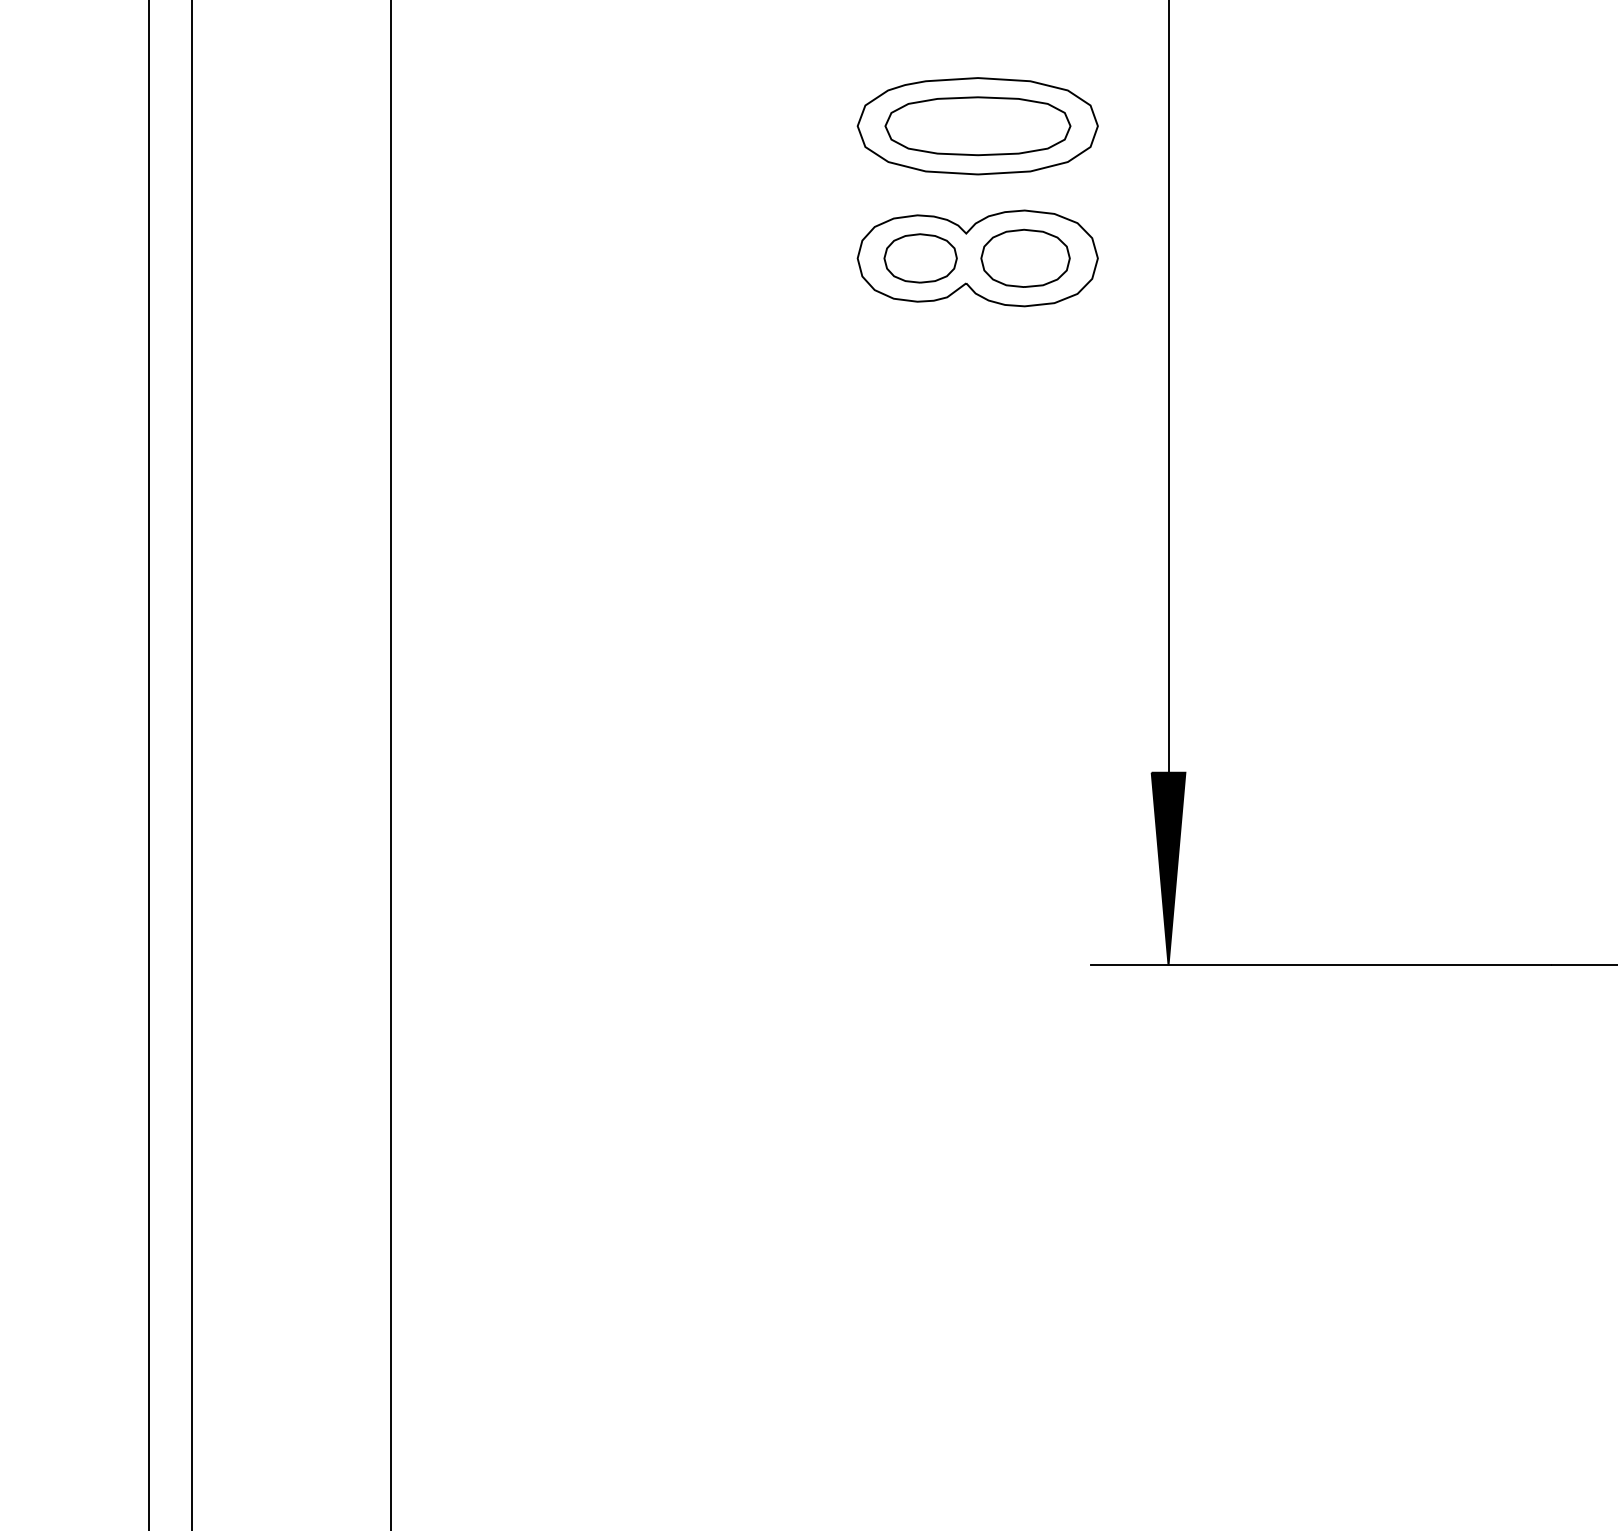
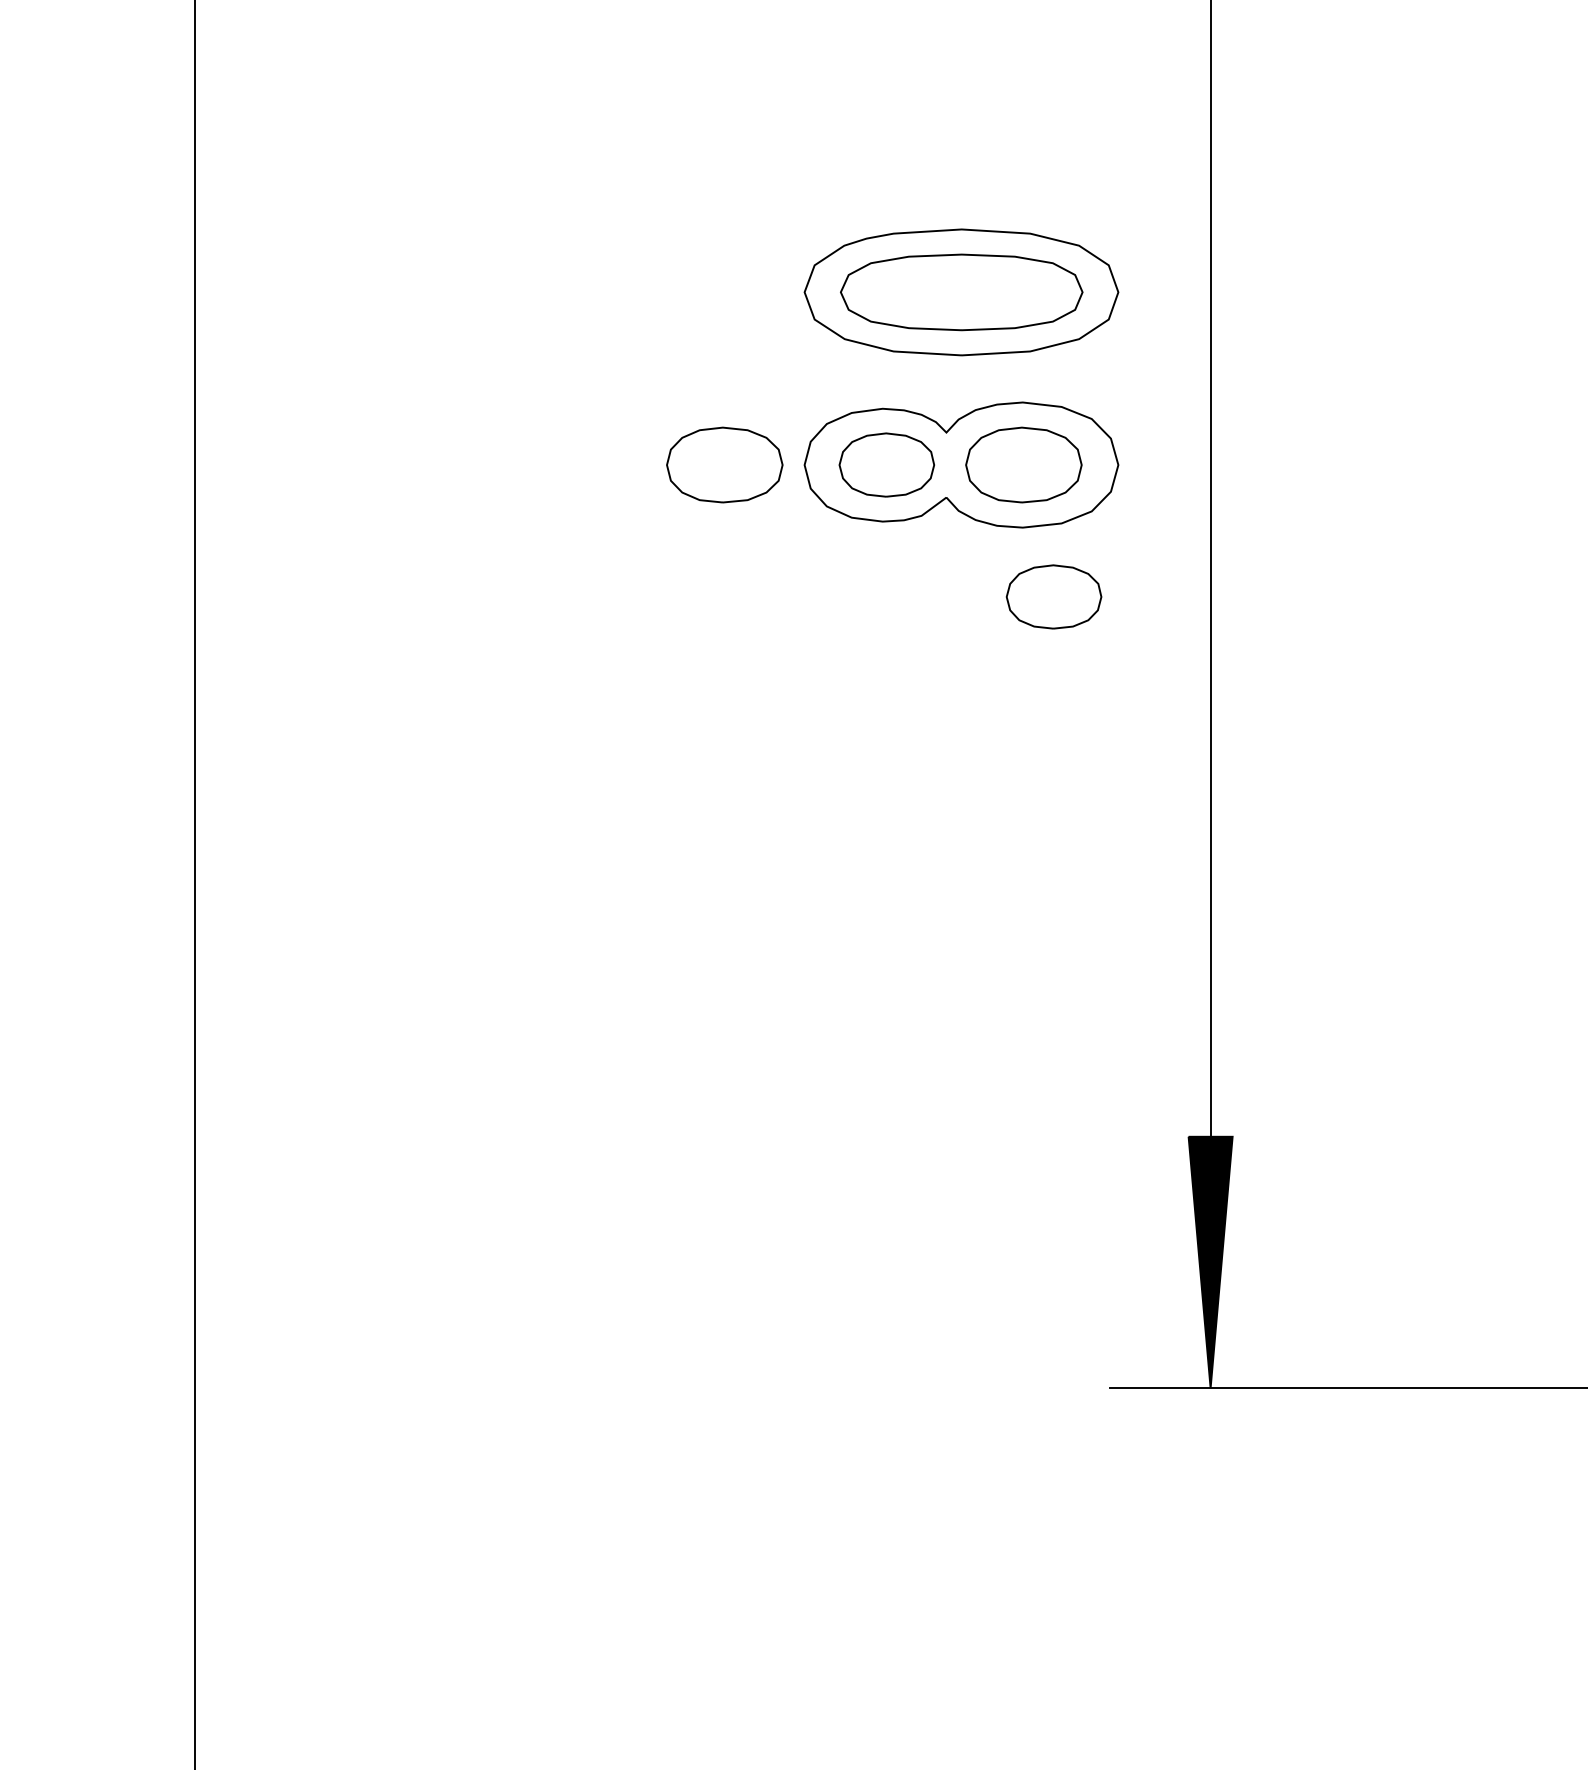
part: (796, 257) -> (724, 463), added
part: (1048, 359) -> (1053, 597), added

